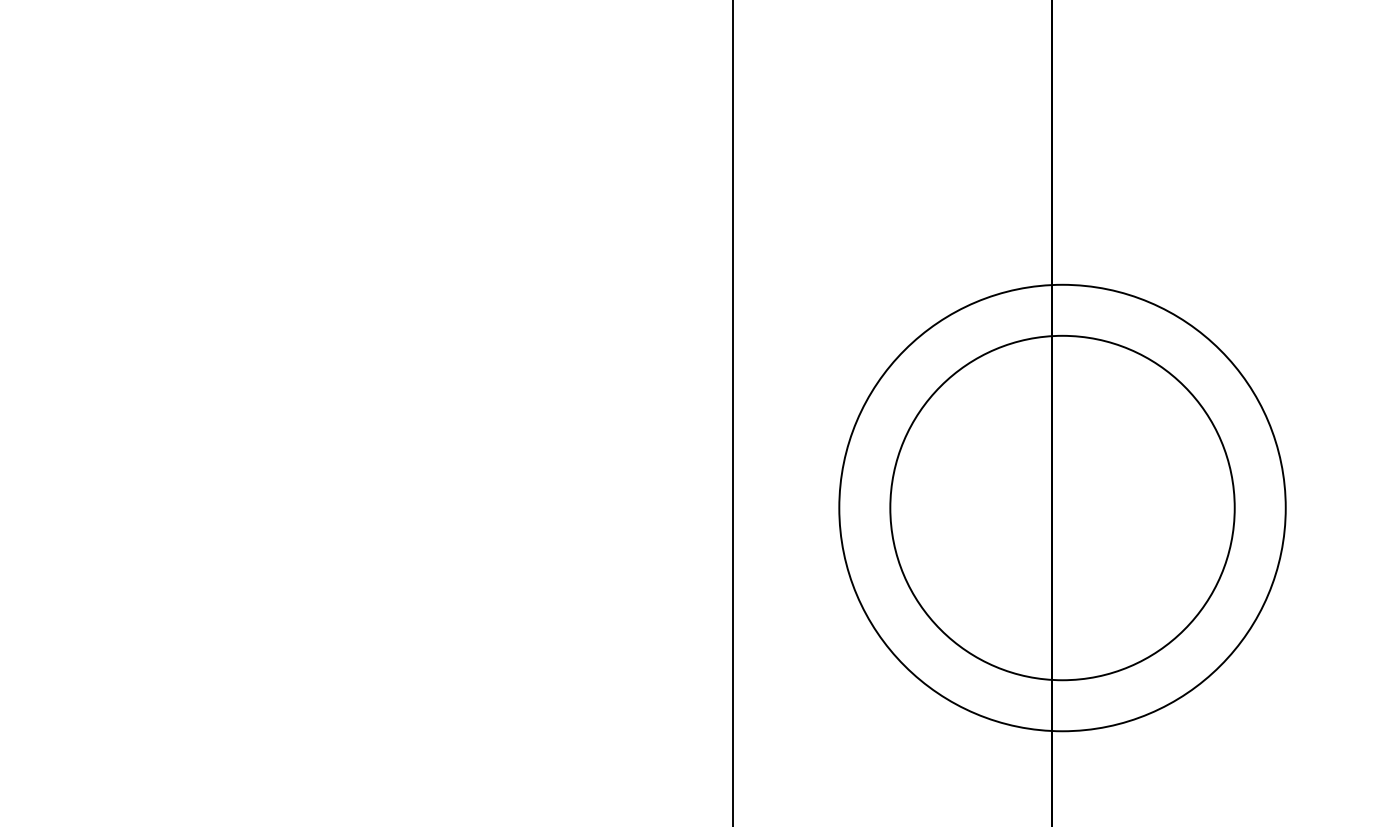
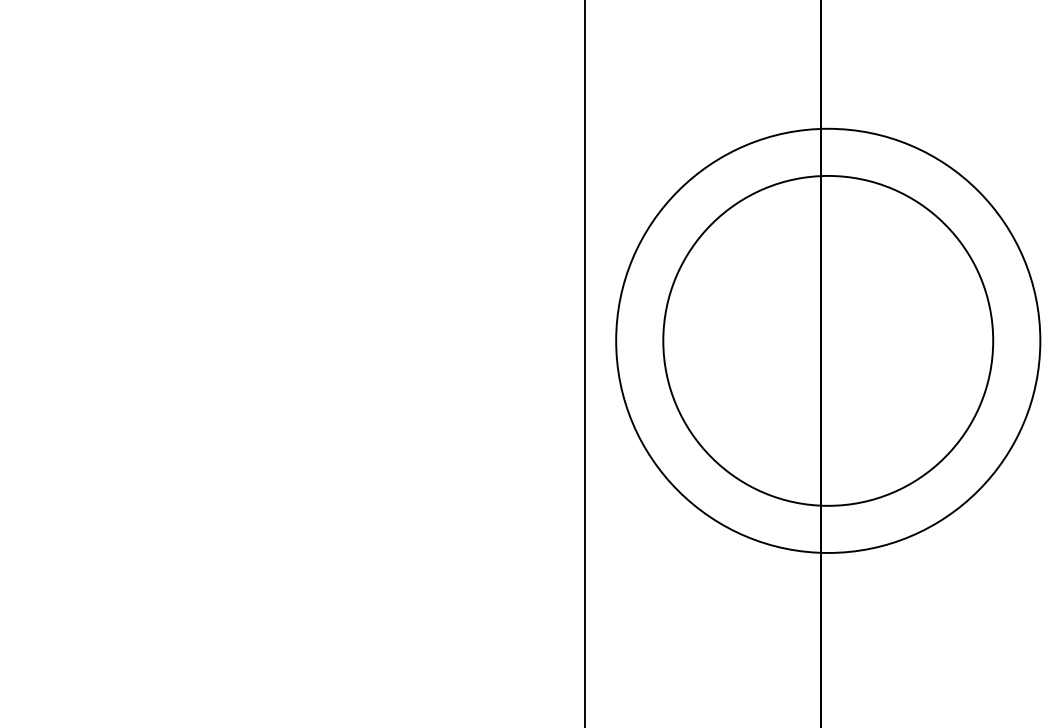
circle: (1062, 507) -> (828, 340), size x1.67

